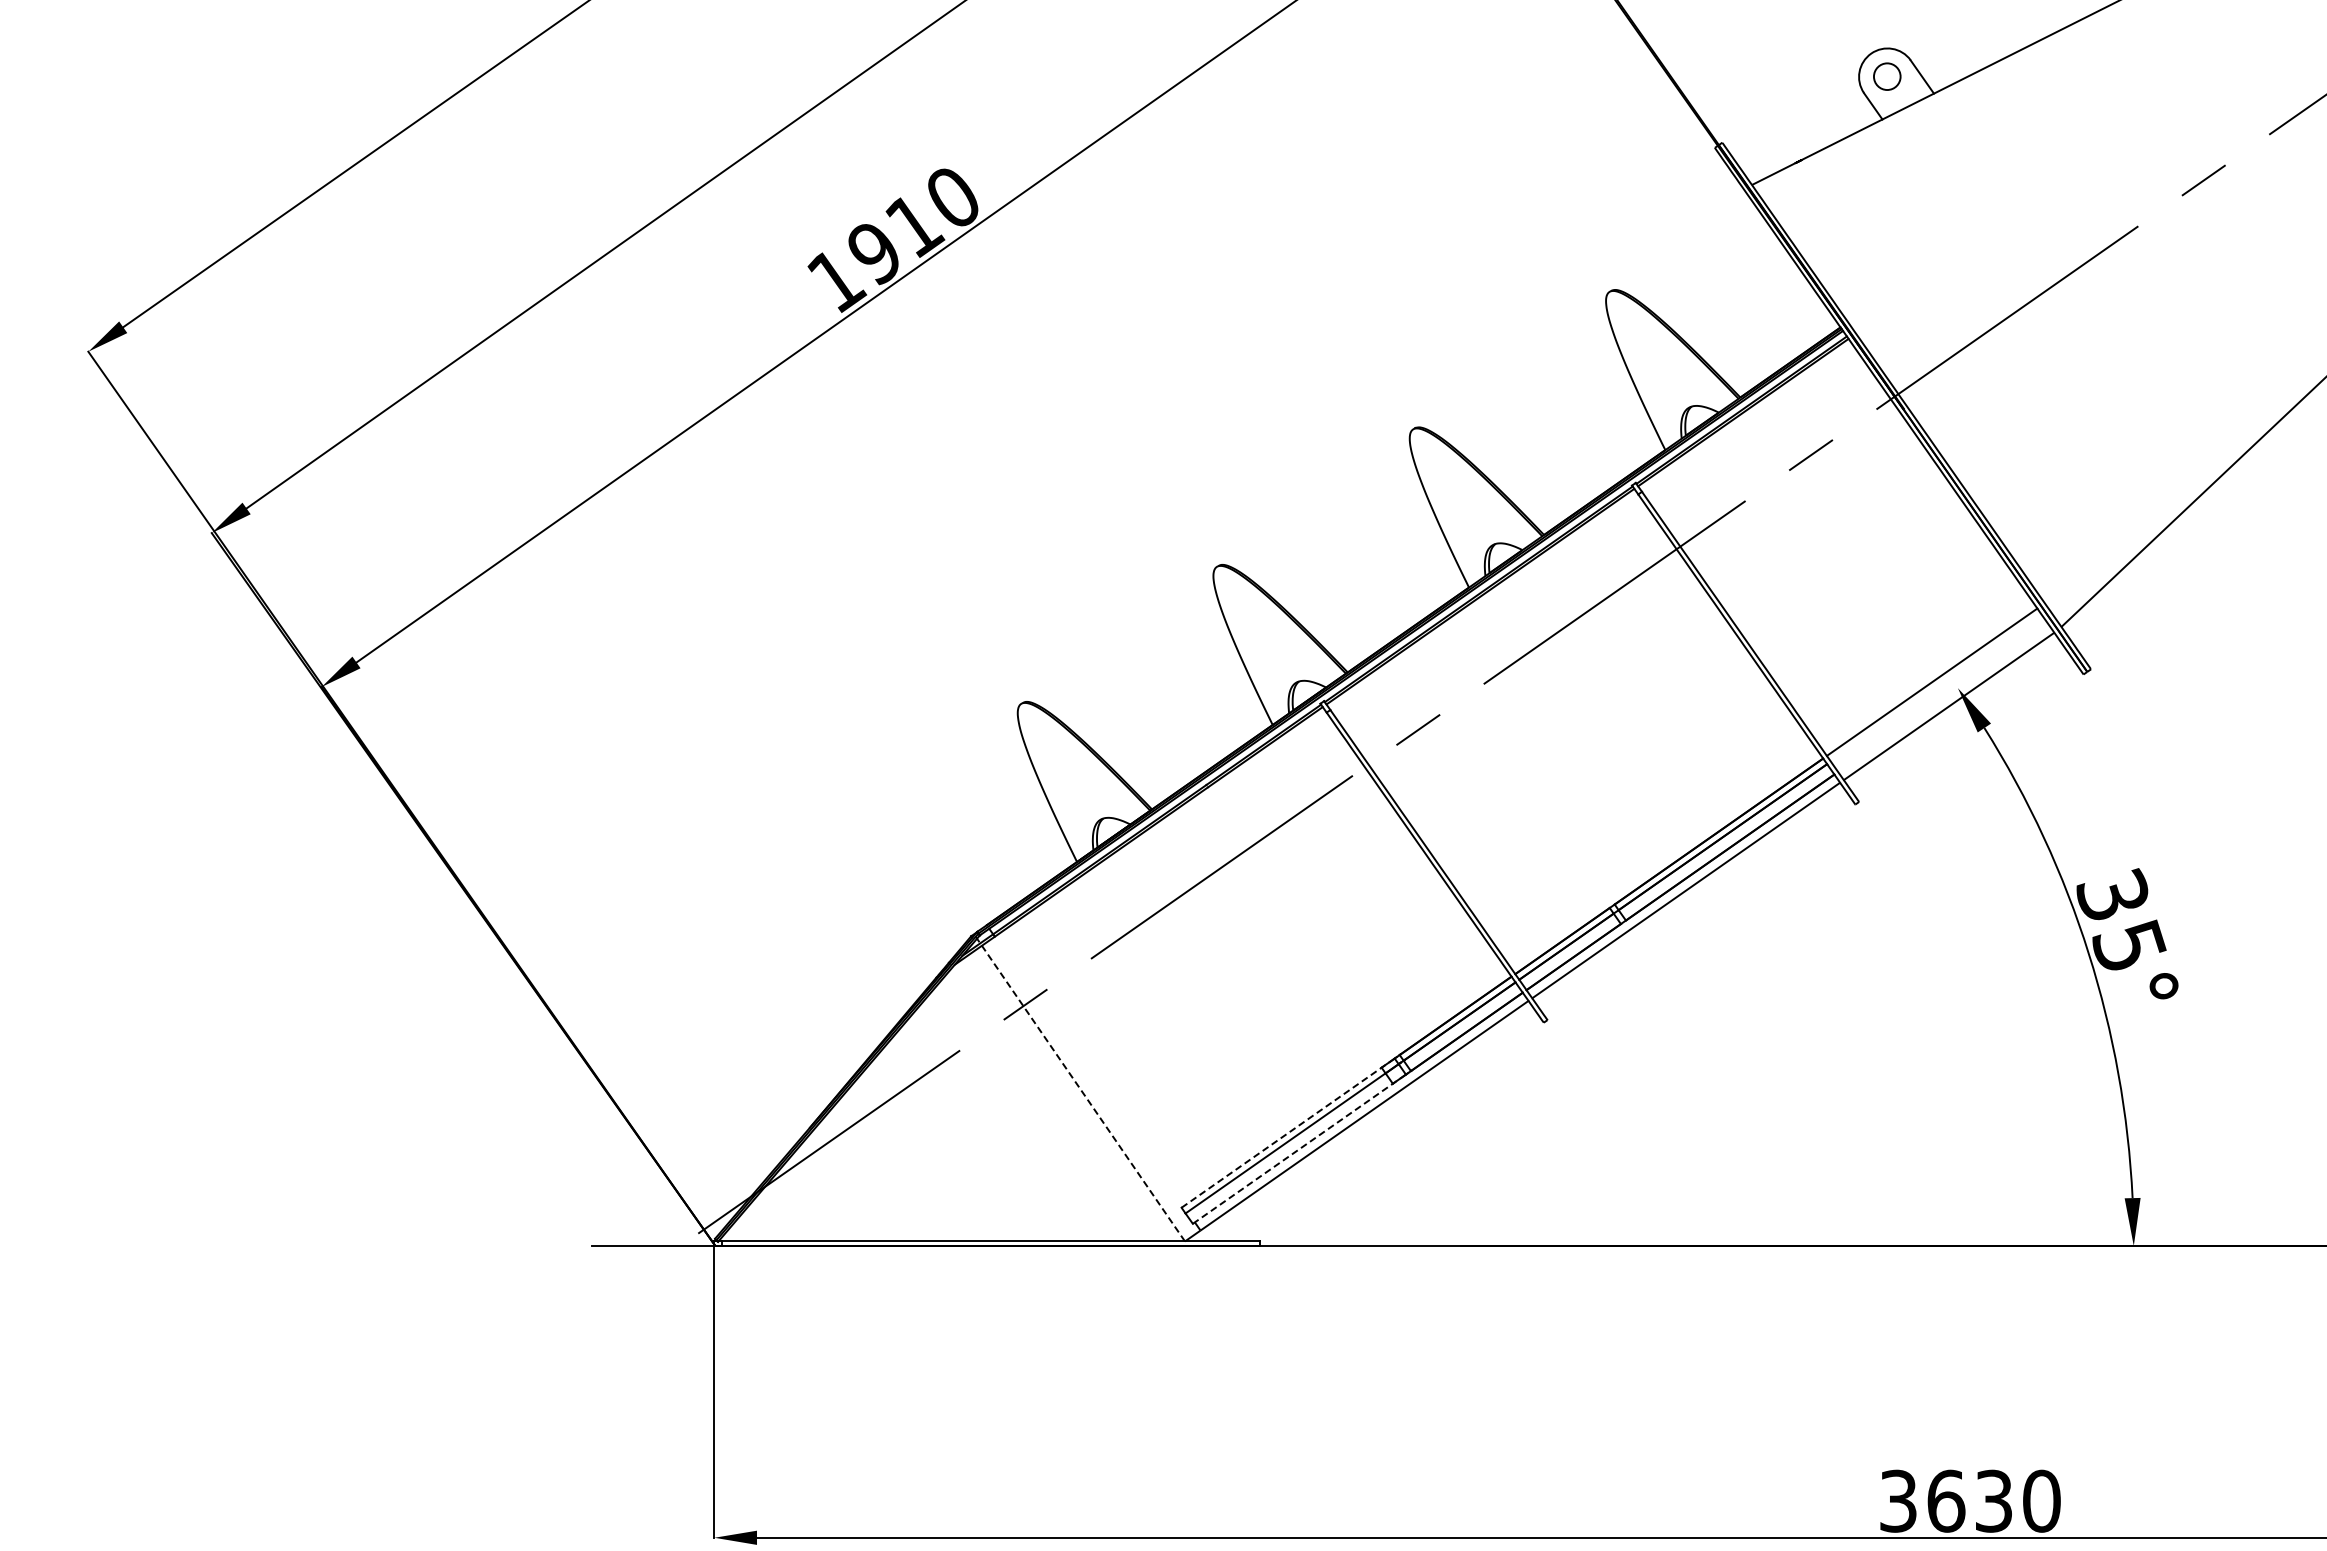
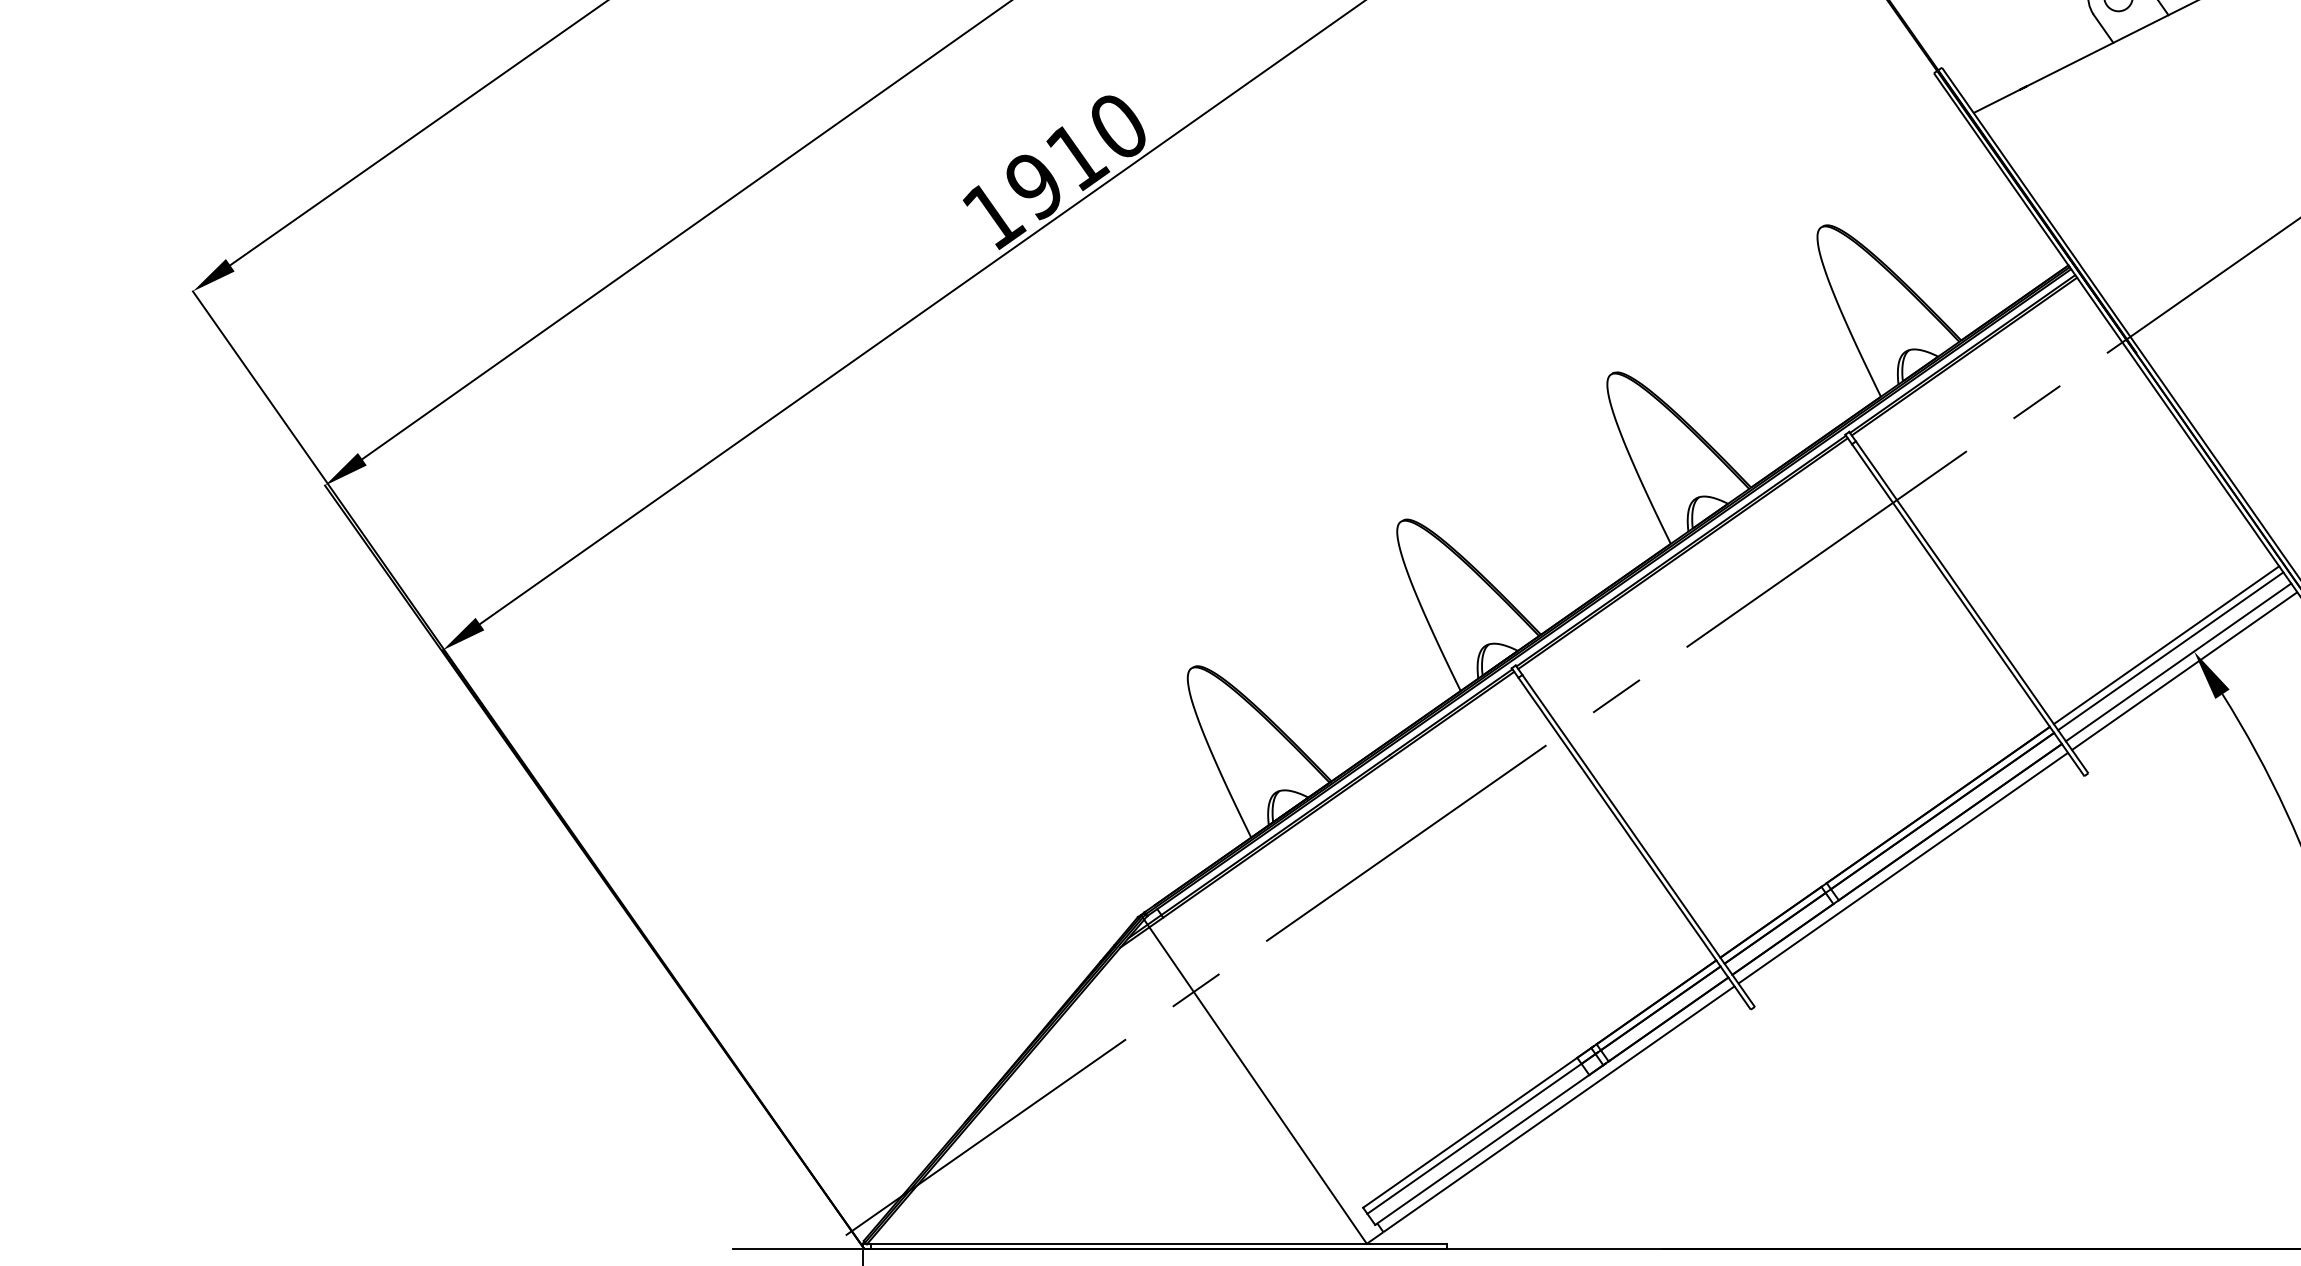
line: (1935, 687) -> (2170, 650), added
line: (1943, 697) -> (2178, 661), added
line: (1079, 1087) -> (1253, 1079), dashed -> solid
line: (1289, 1132) -> (1478, 1127), dashed -> solid
line: (1300, 1148) -> (1490, 1144), dashed -> solid

